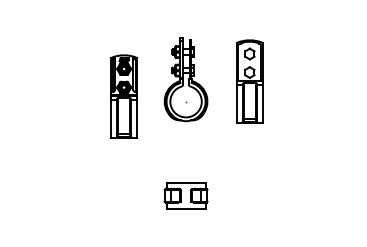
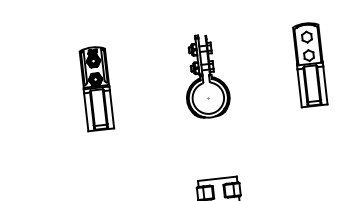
part: (249, 81) -> (309, 64), moved
part: (123, 96) -> (95, 88), moved

